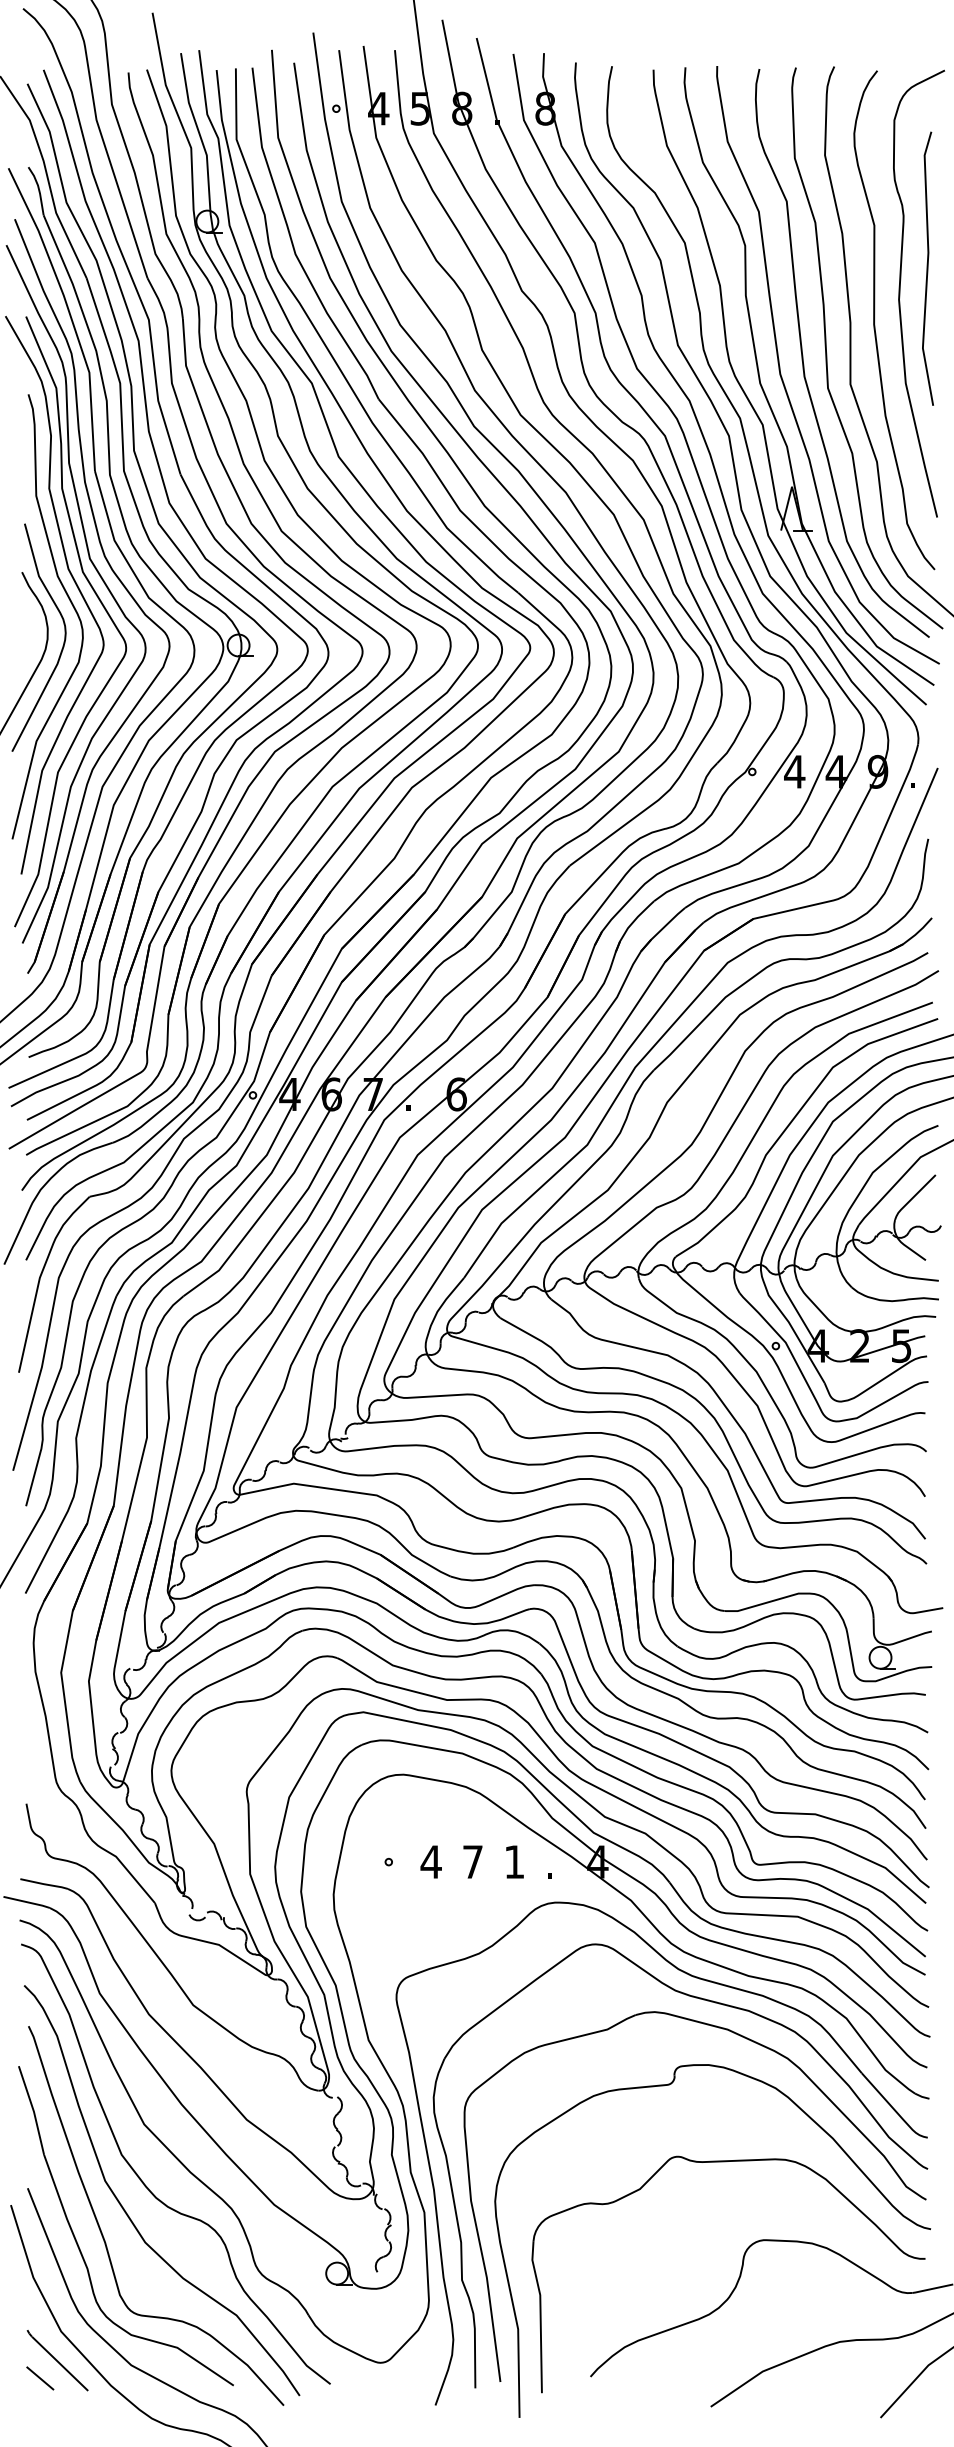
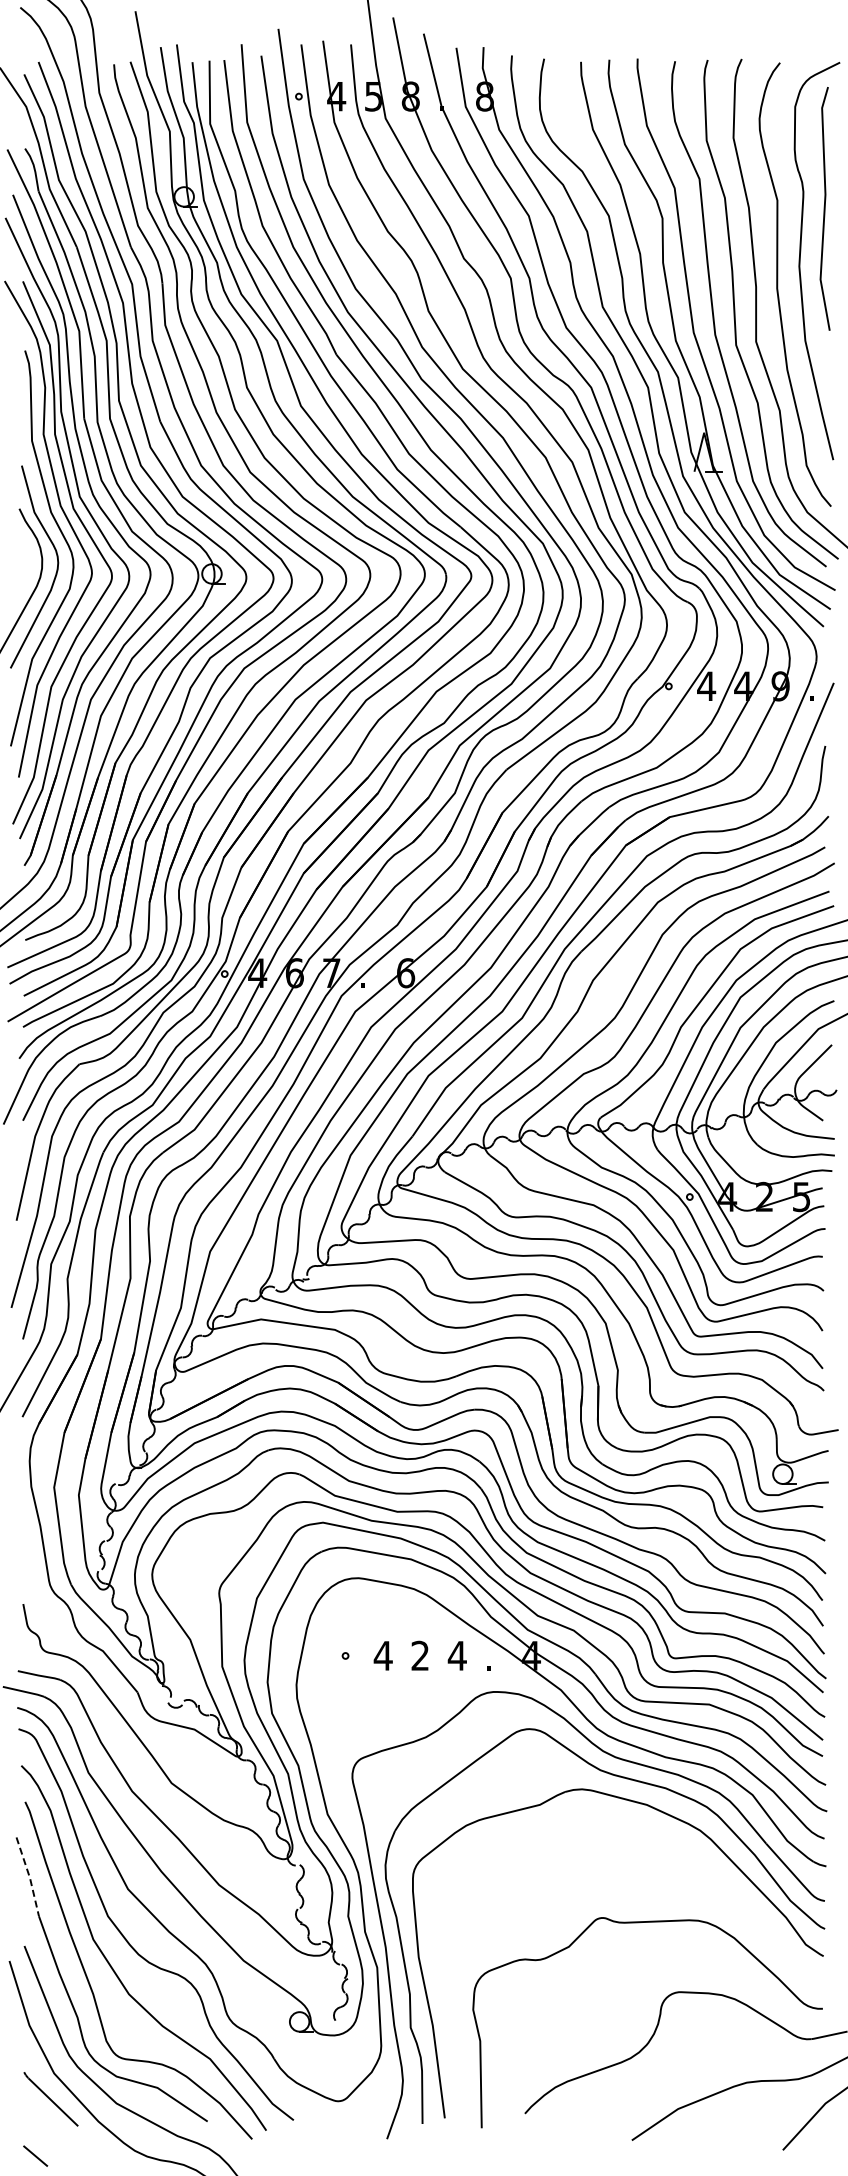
line: (927, 268) -> (824, 208), moved
text: (471, 1861) -> (419, 1655), 7 -> 2
text: (513, 1861) -> (456, 1655), 1 -> 4
line: (33, 2111) -> (29, 1877), solid -> dashed
part: (819, 2128) -> (728, 1892), removed
line: (40, 2377) -> (35, 2155), moved

